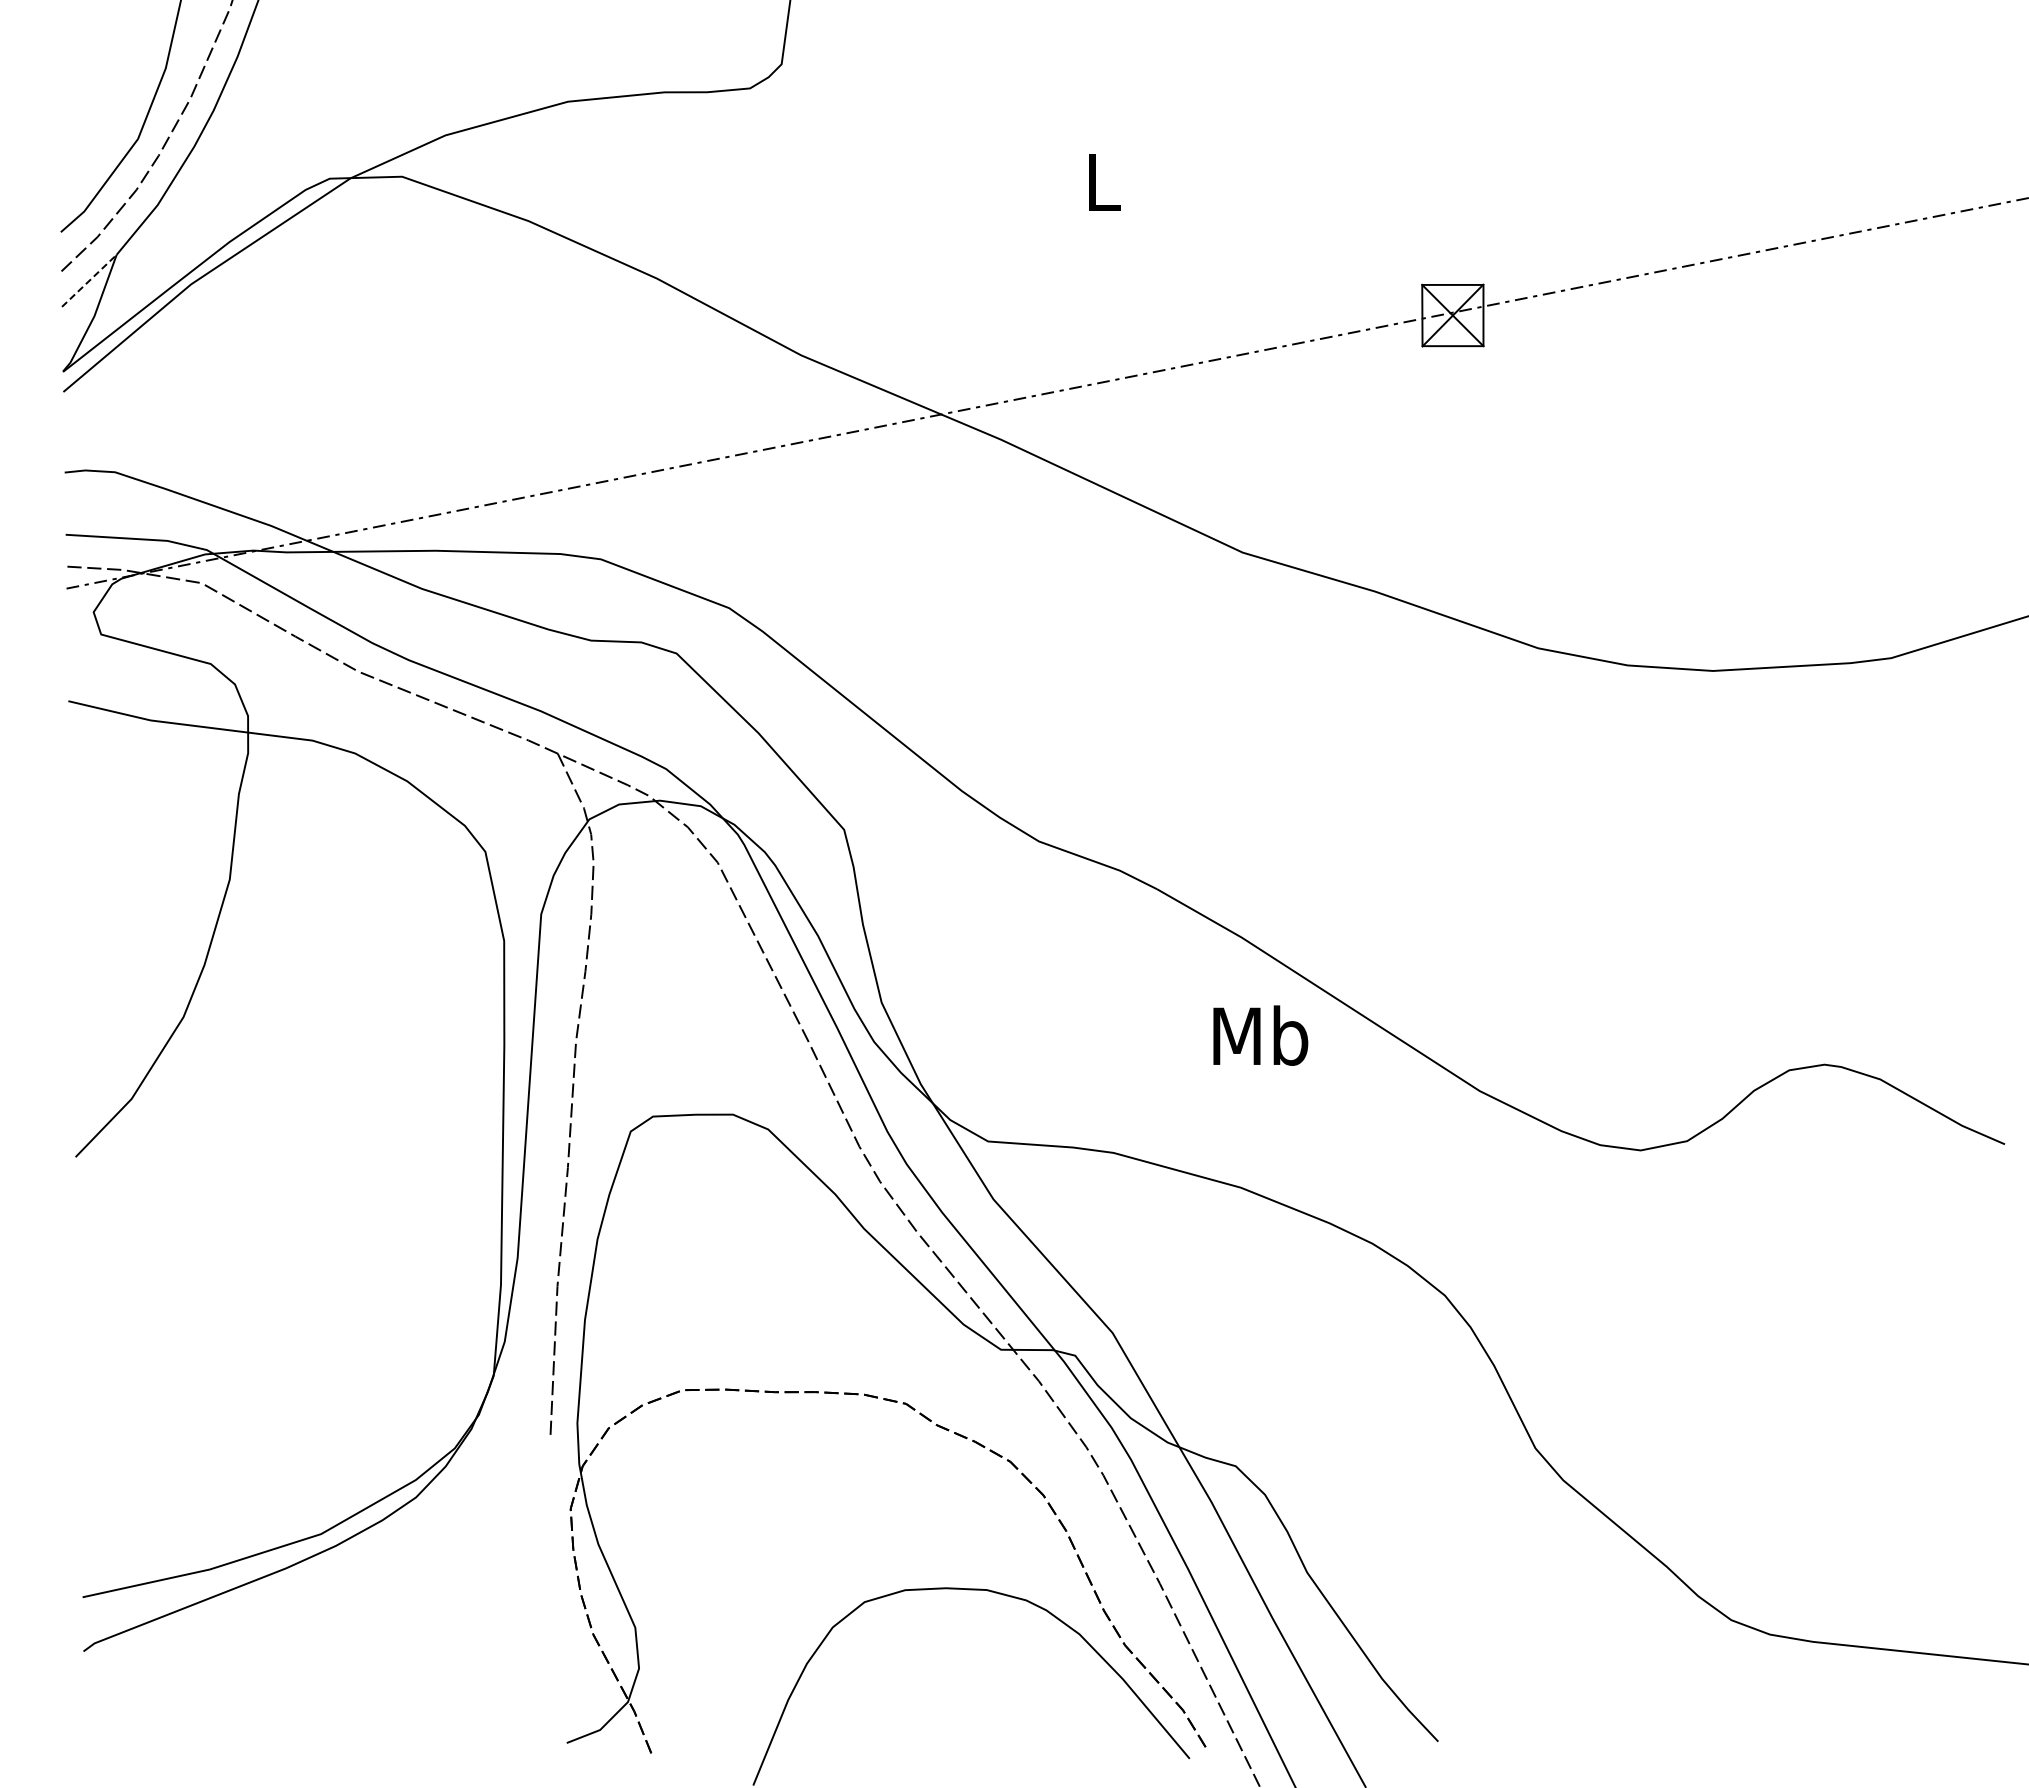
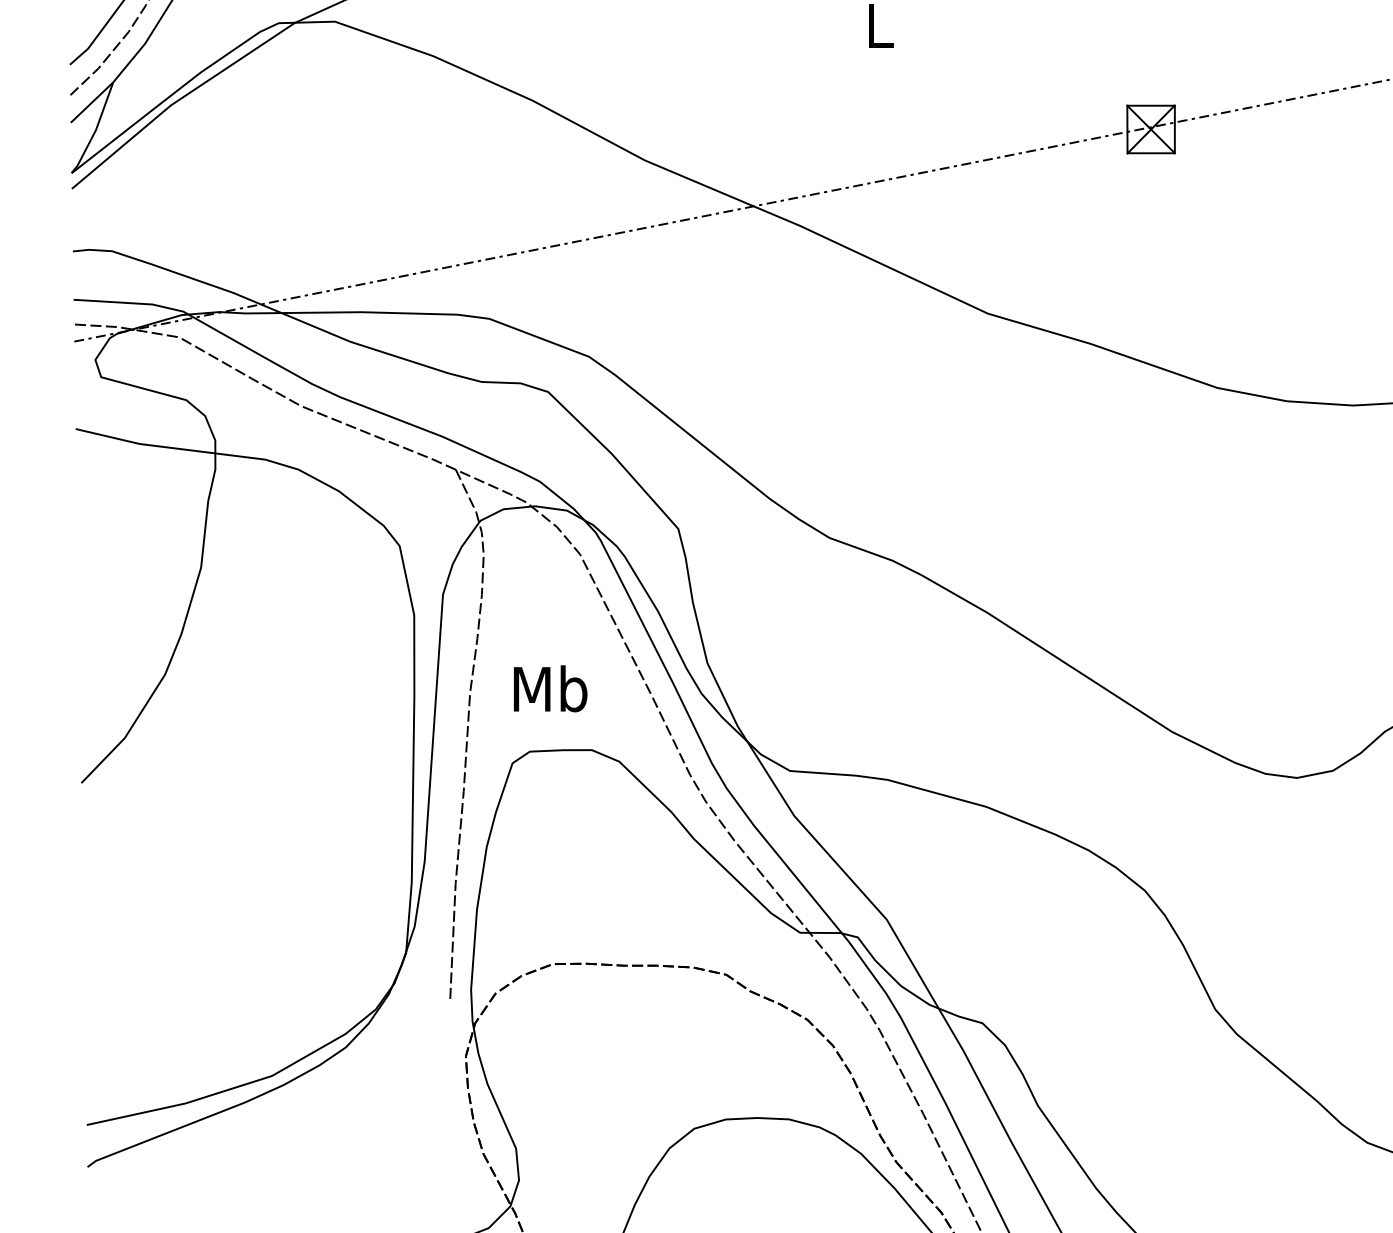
line: (89, 280) -> (92, 102), dashed -> solid
text: (1260, 1035) -> (550, 688), moved

